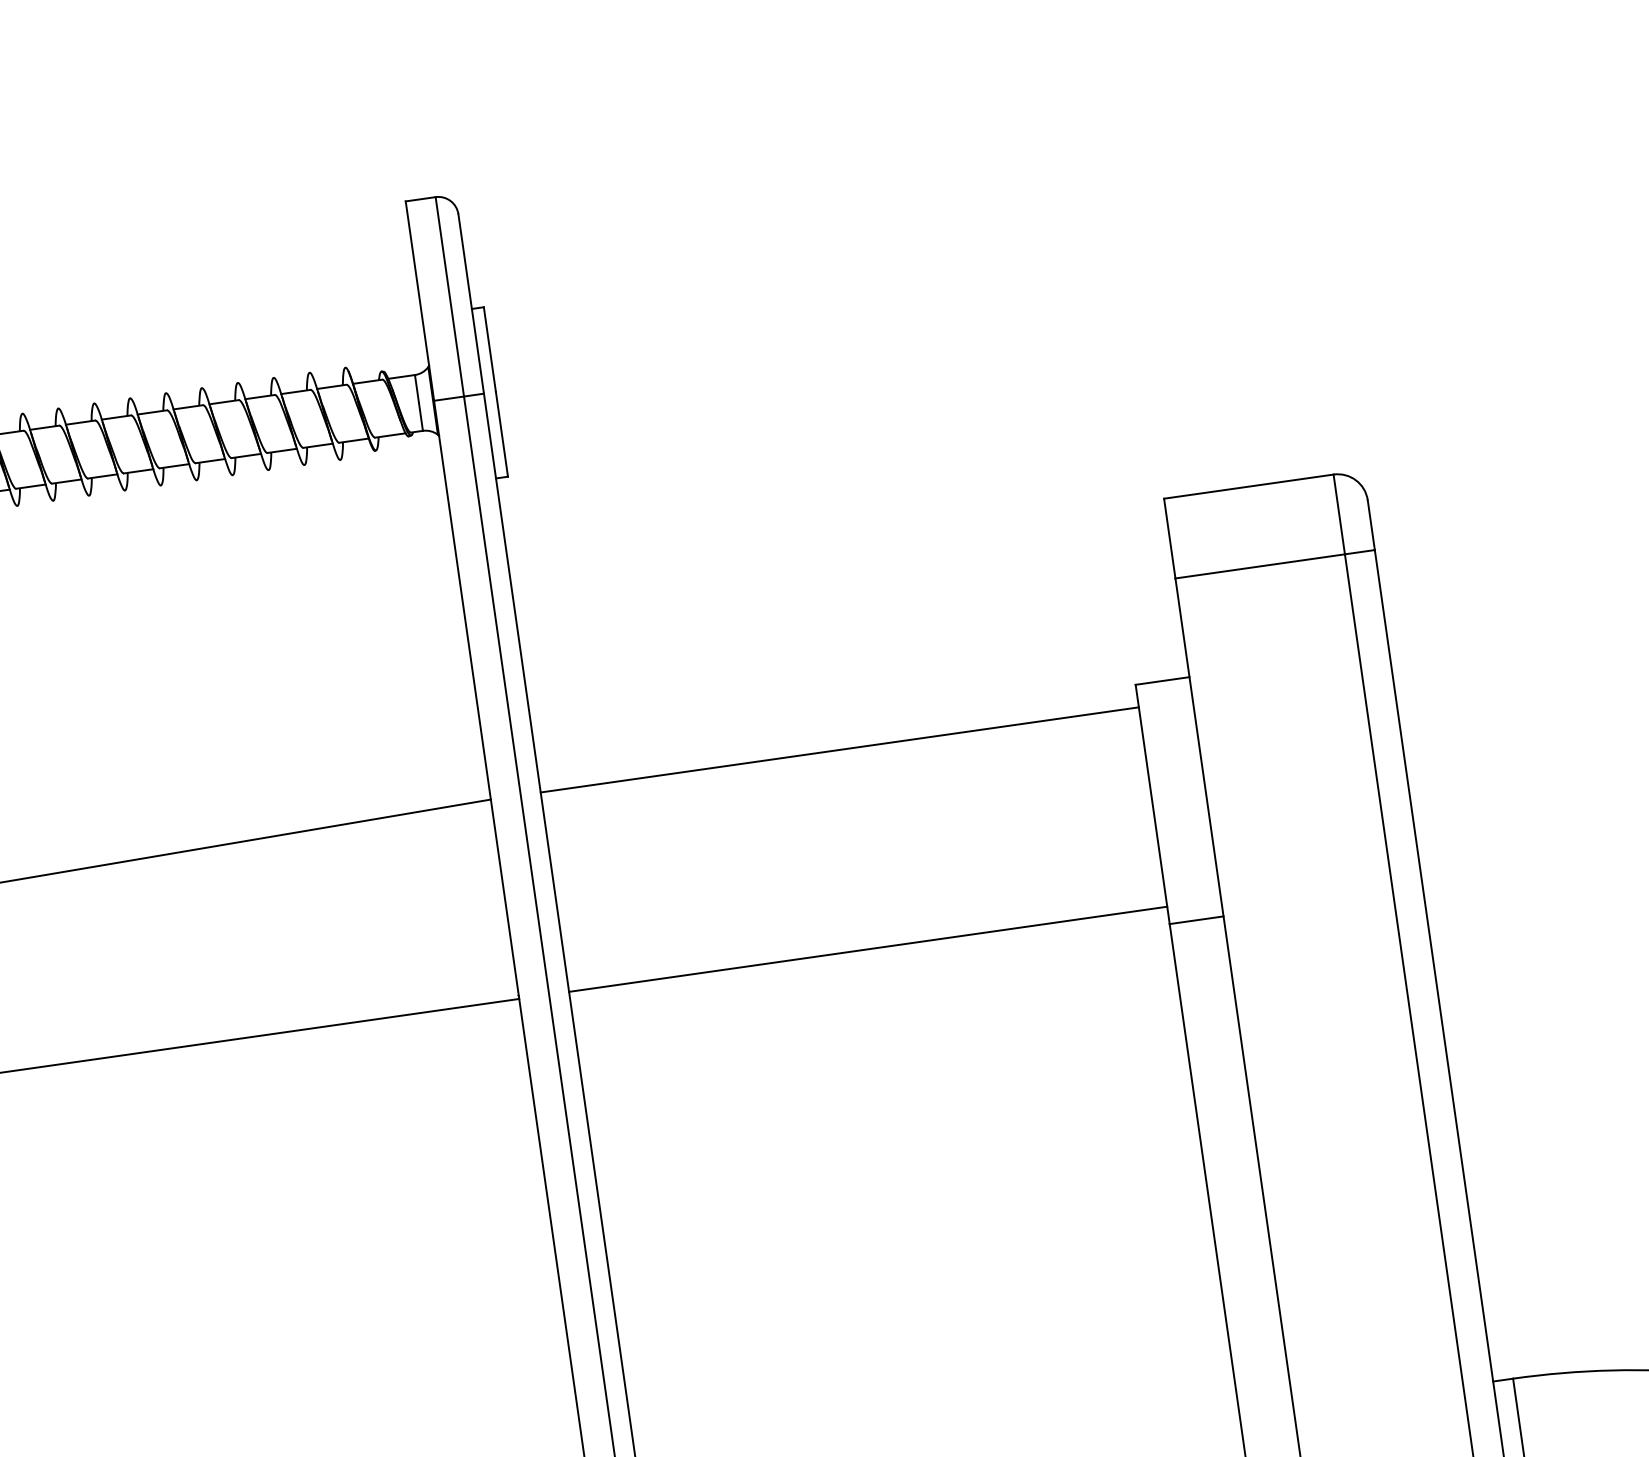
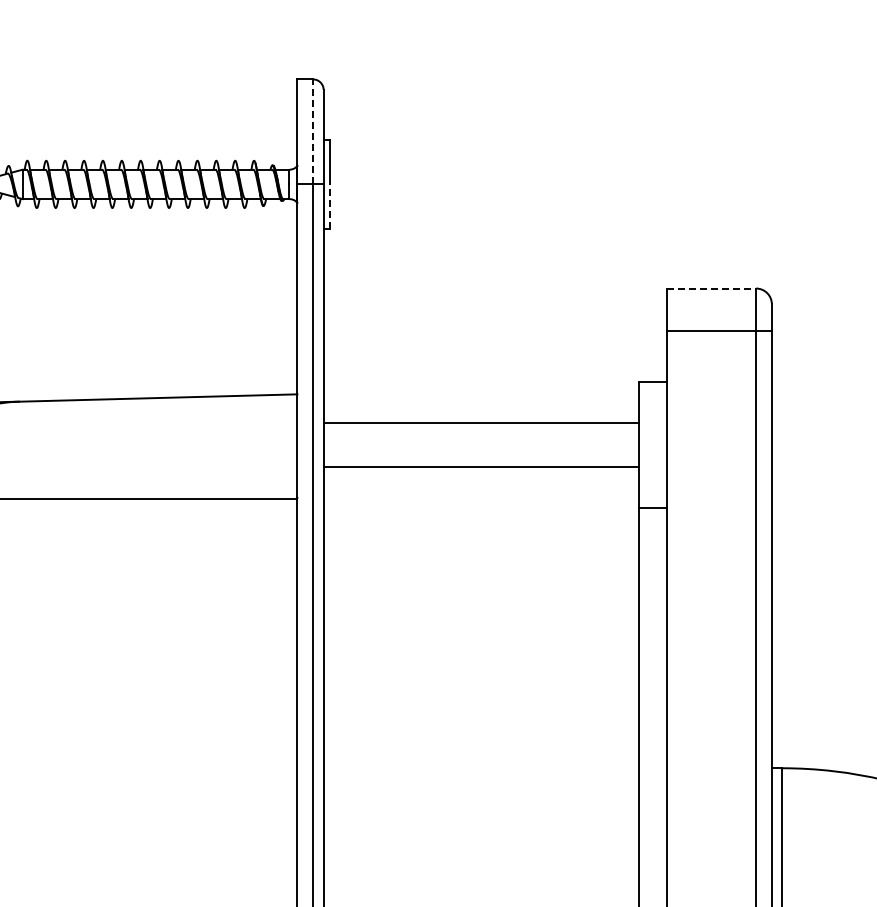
line: (450, 295) -> (313, 131), solid -> dashed
line: (501, 434) -> (329, 206), solid -> dashed
line: (1248, 486) -> (711, 288), solid -> dashed
line: (838, 750) -> (480, 423), moved
line: (867, 949) -> (480, 467), moved

